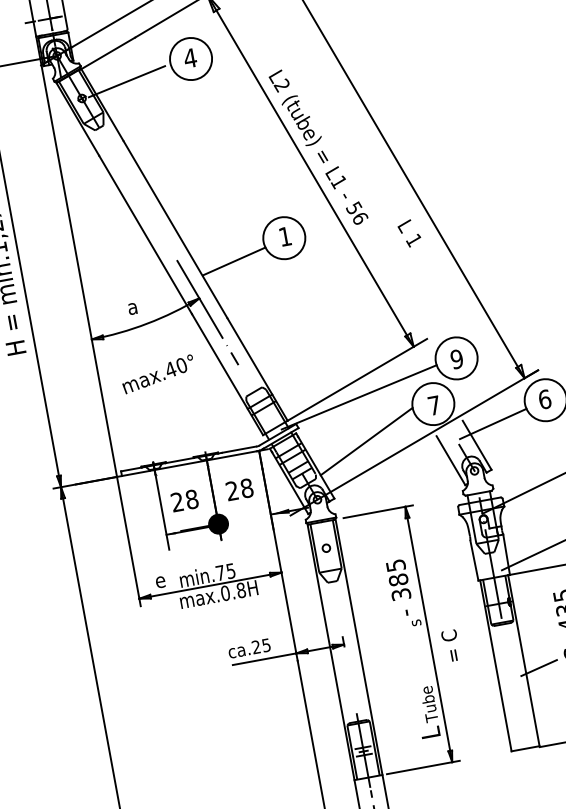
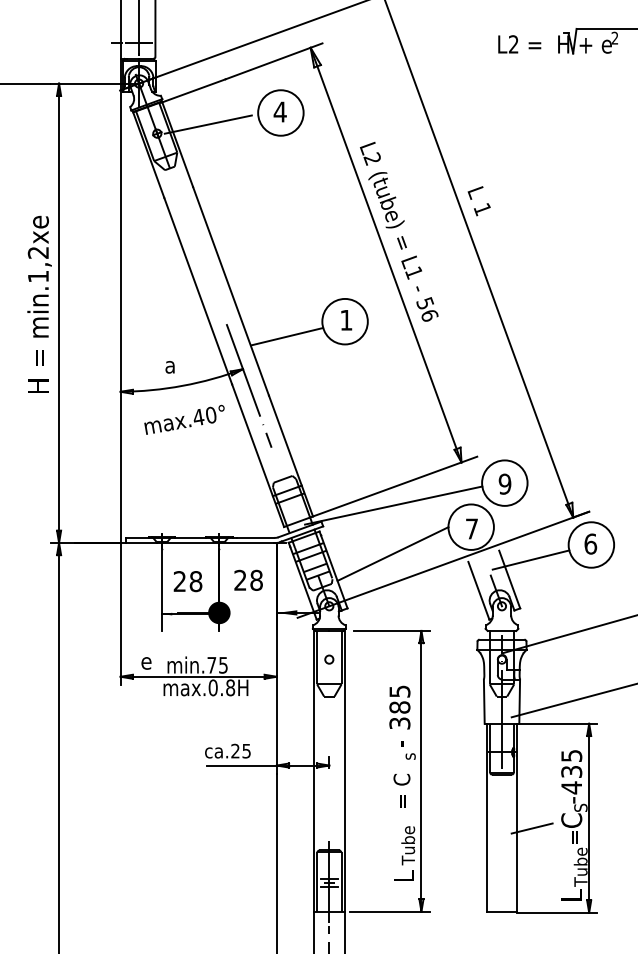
text: (408, 233) -> (478, 201), moved
text: (158, 373) -> (184, 419), moved
text: (450, 645) -> (401, 790), moved

